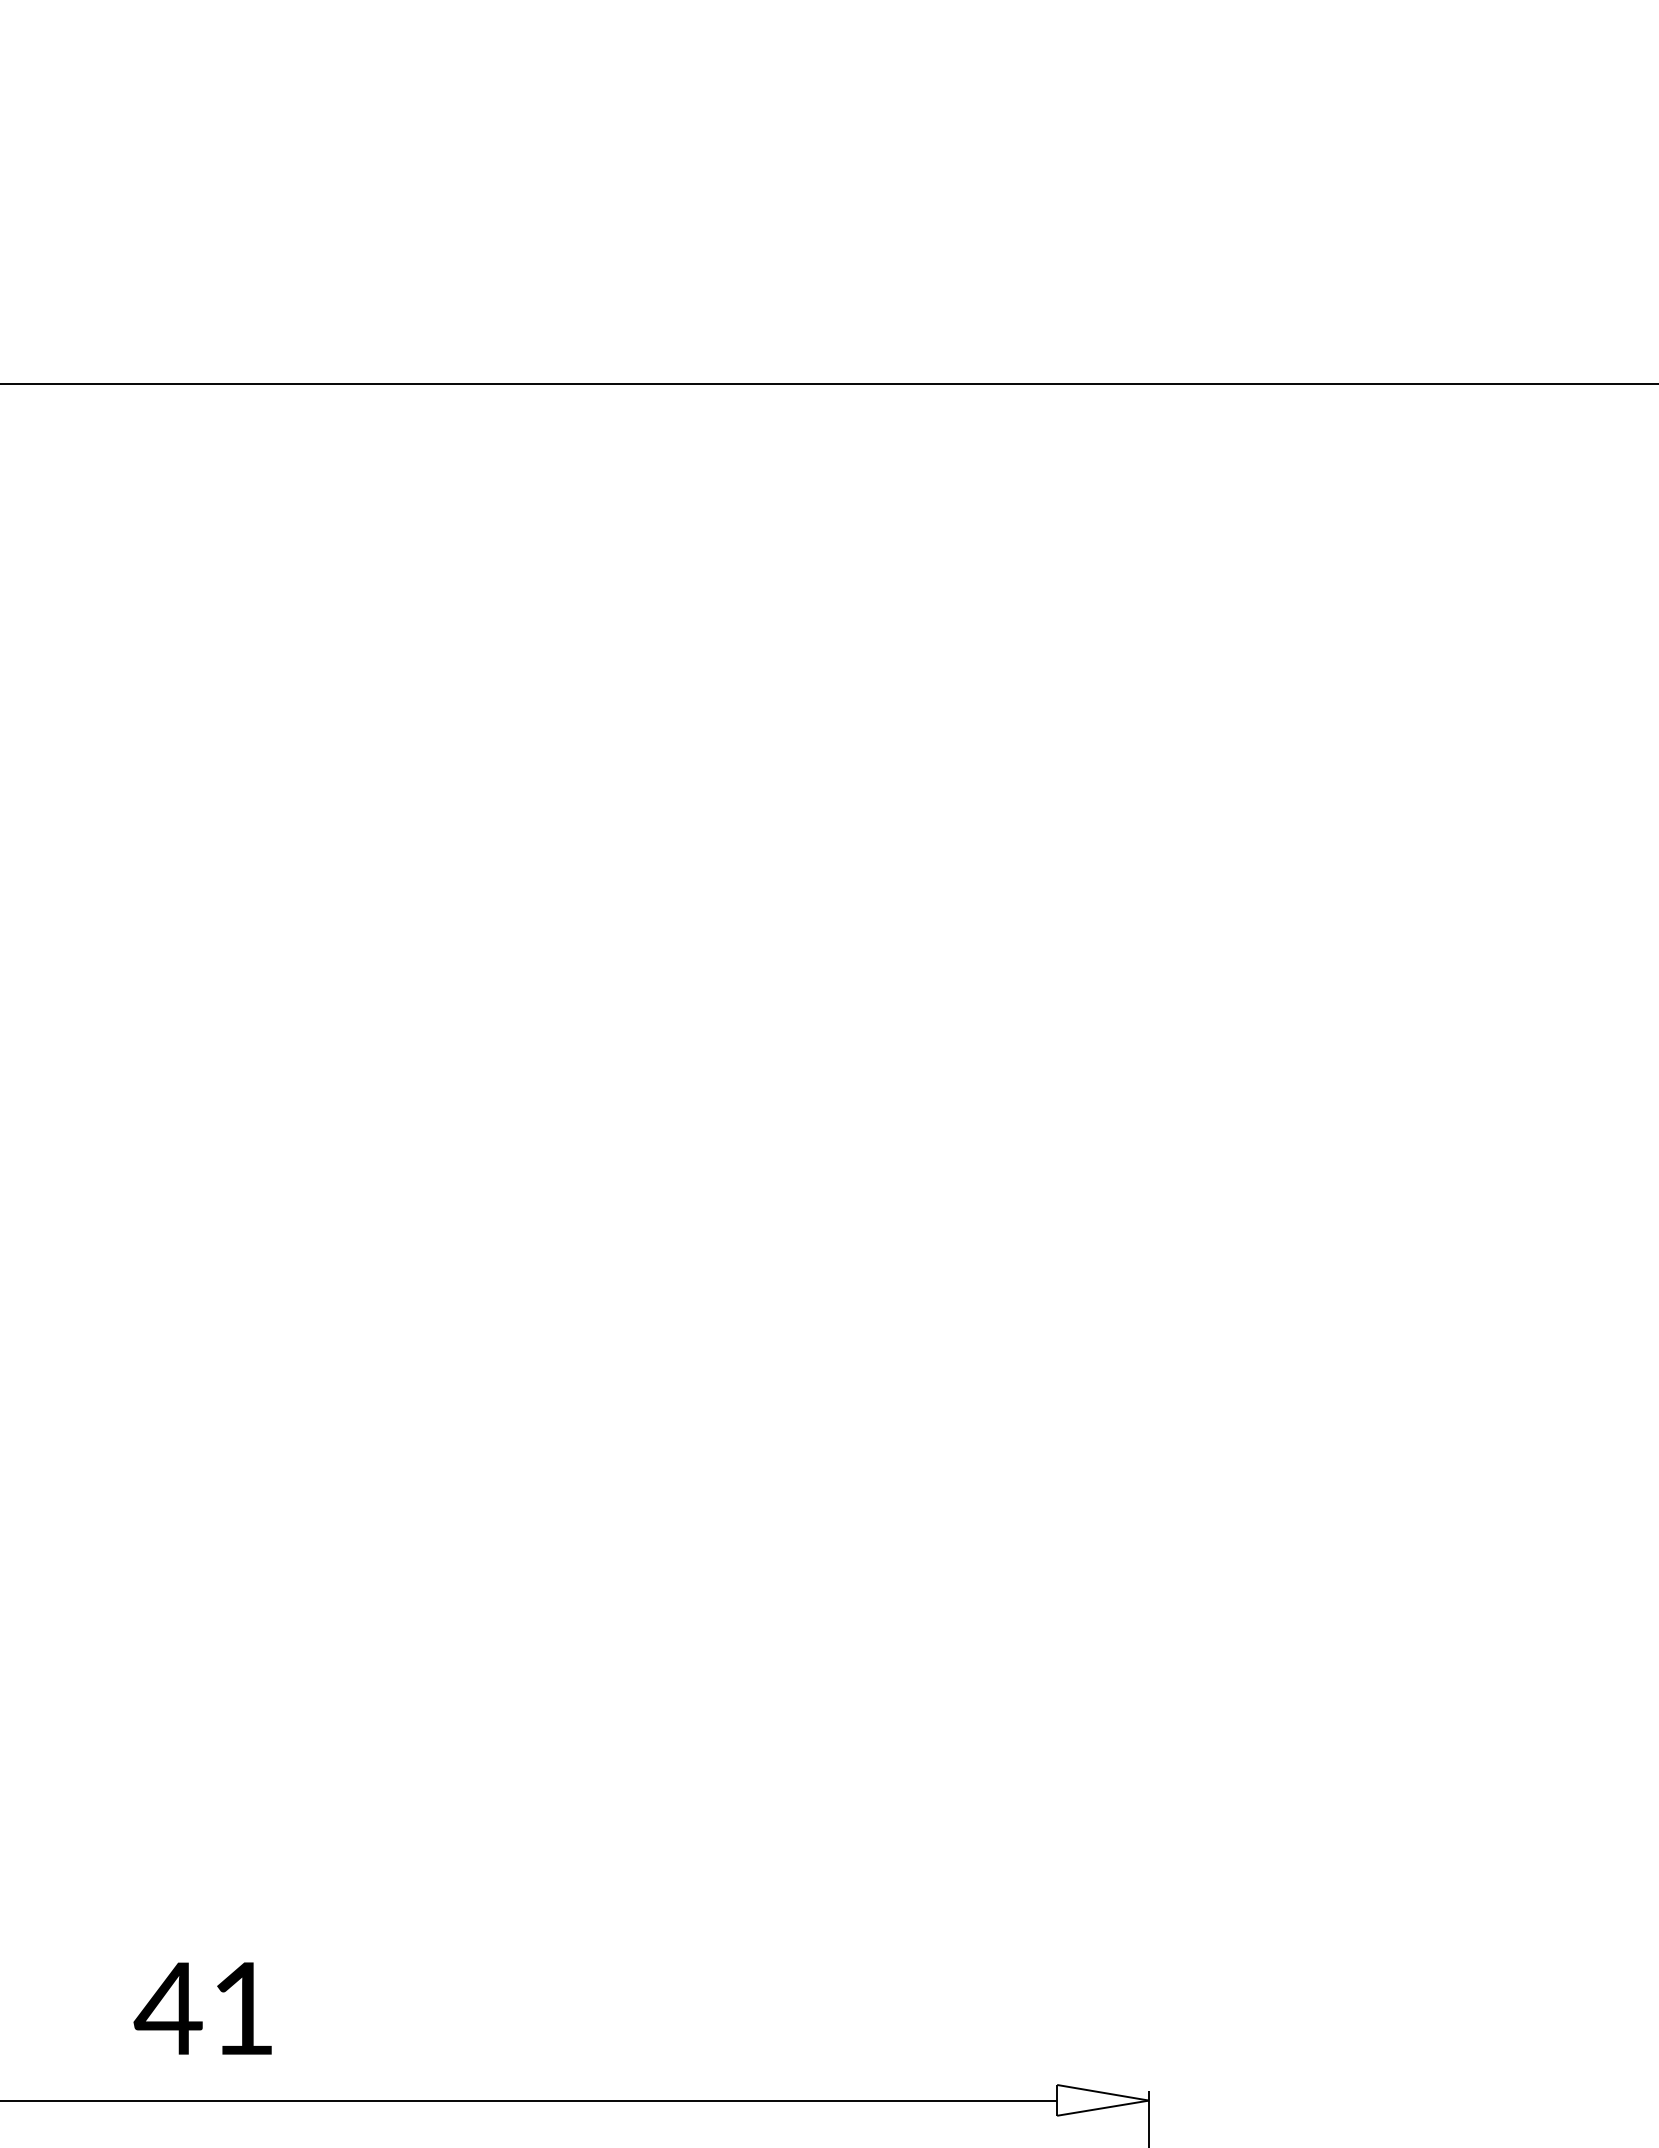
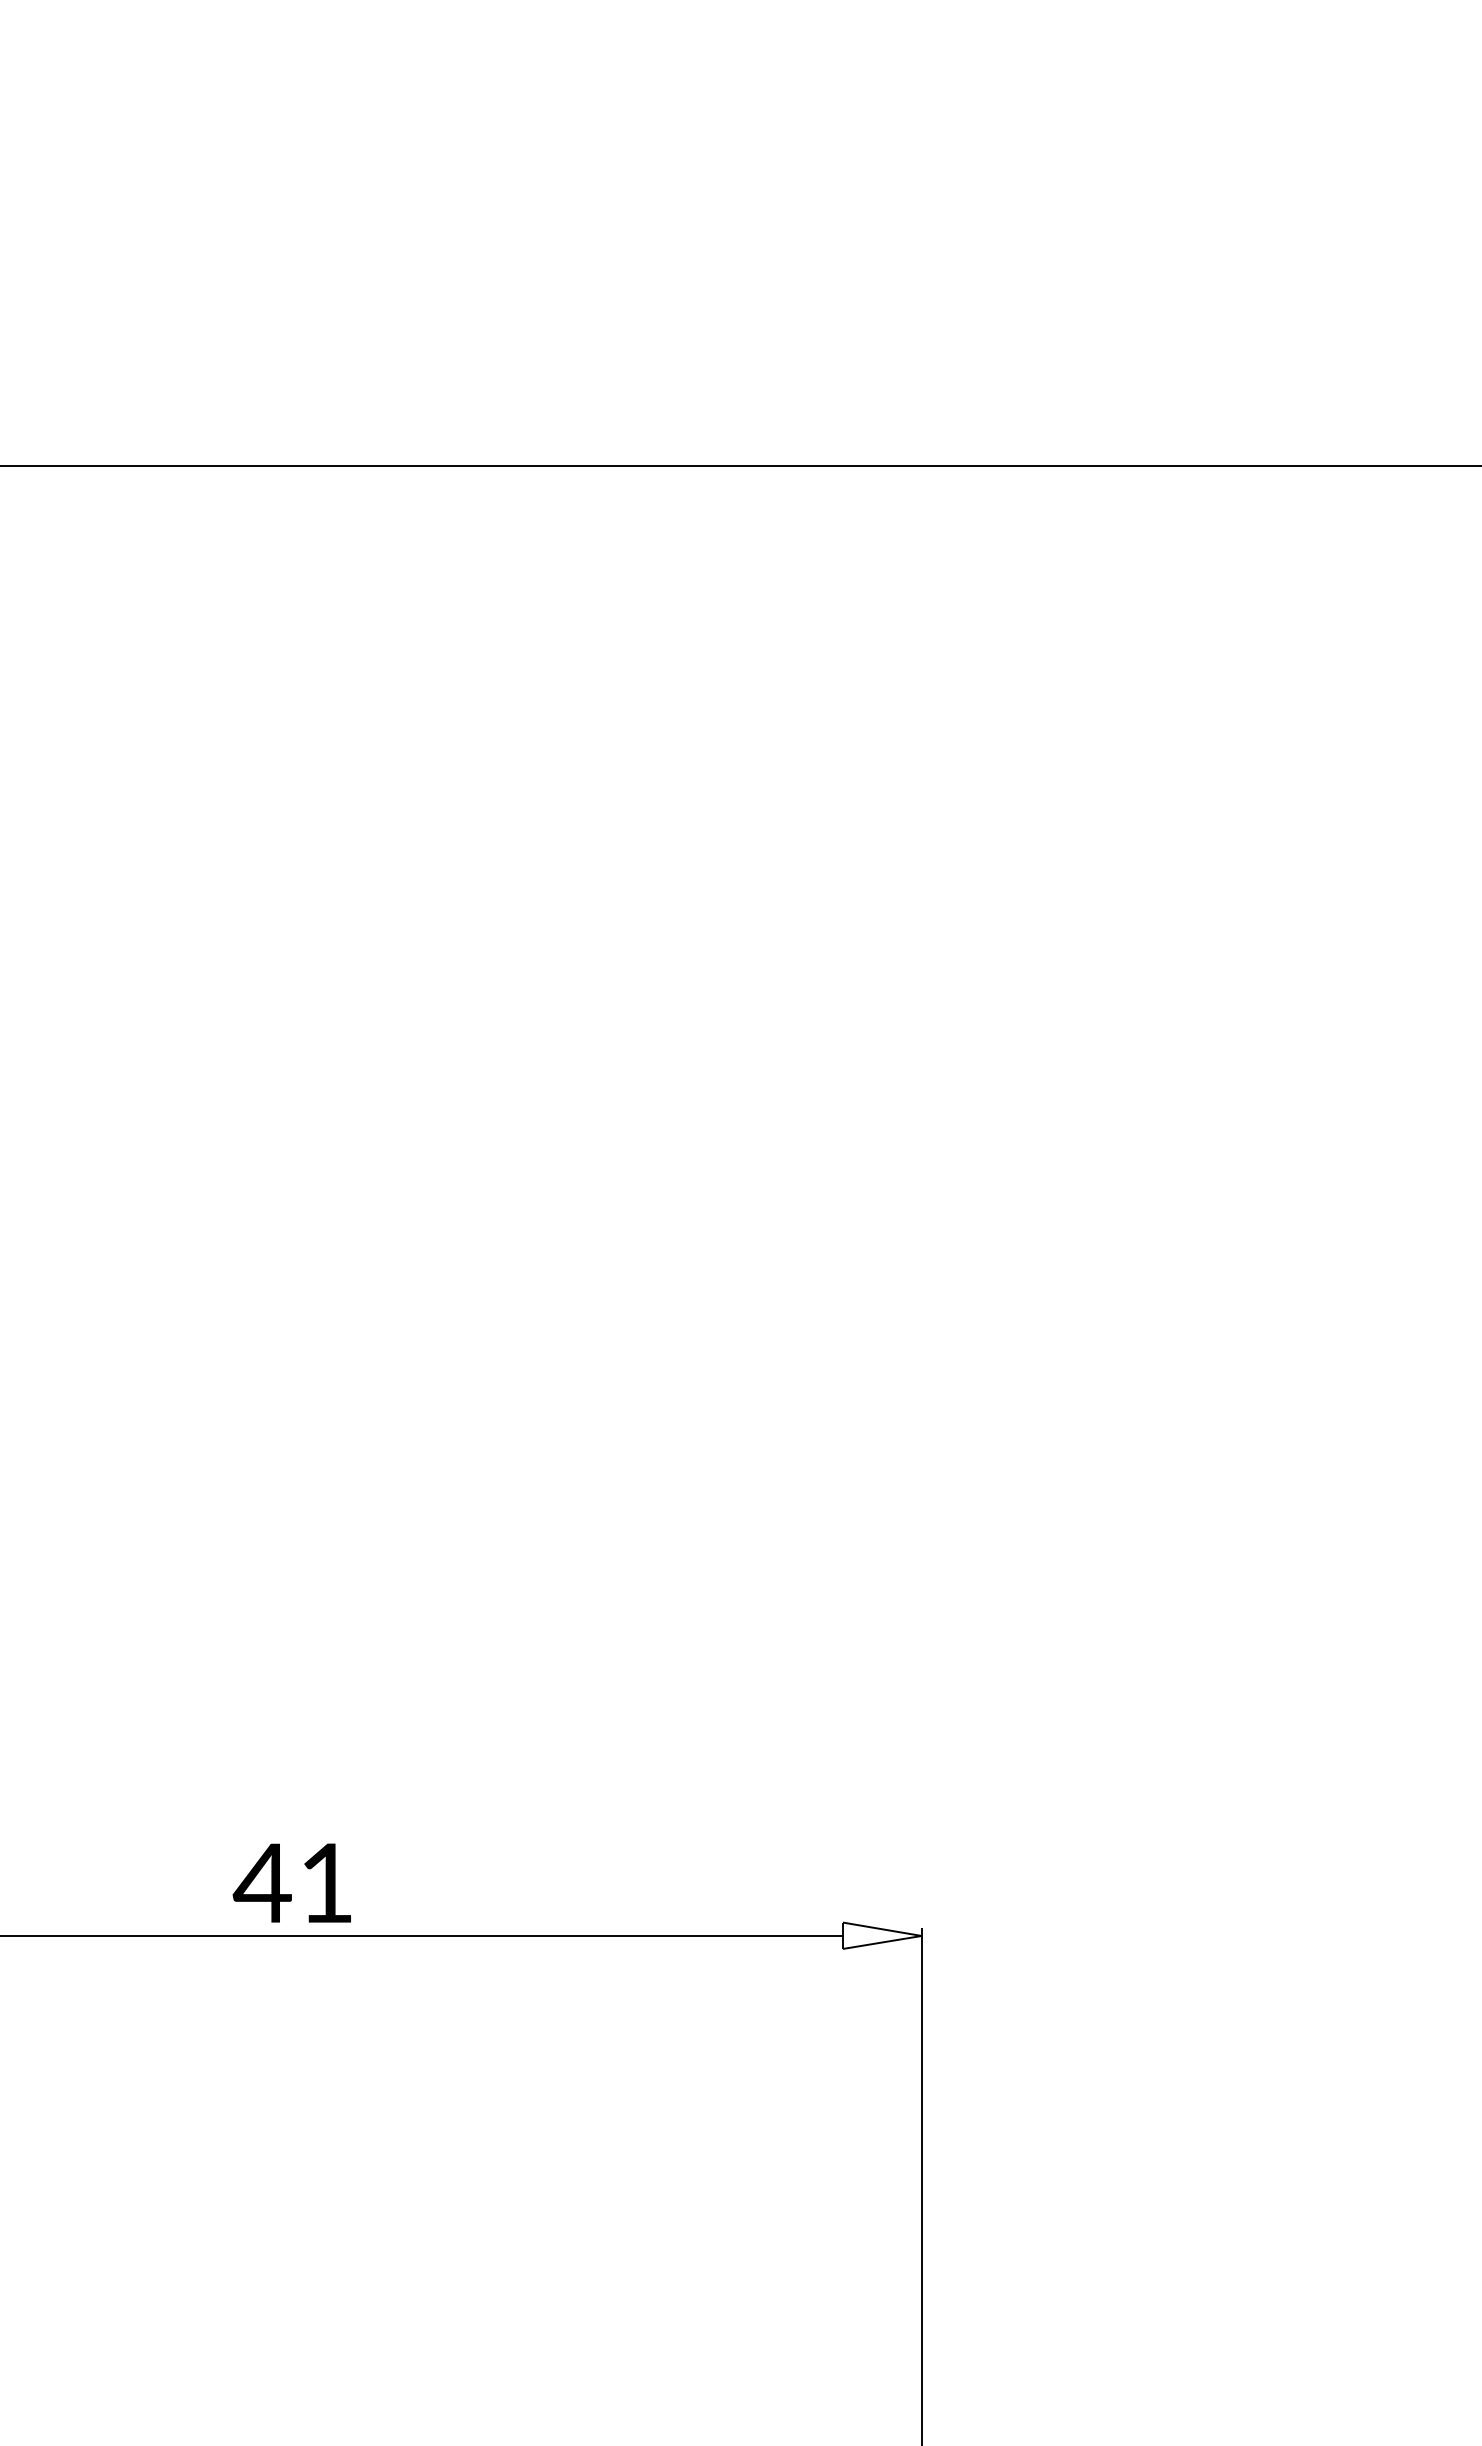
text: (202, 2007) -> (291, 1882), moved

